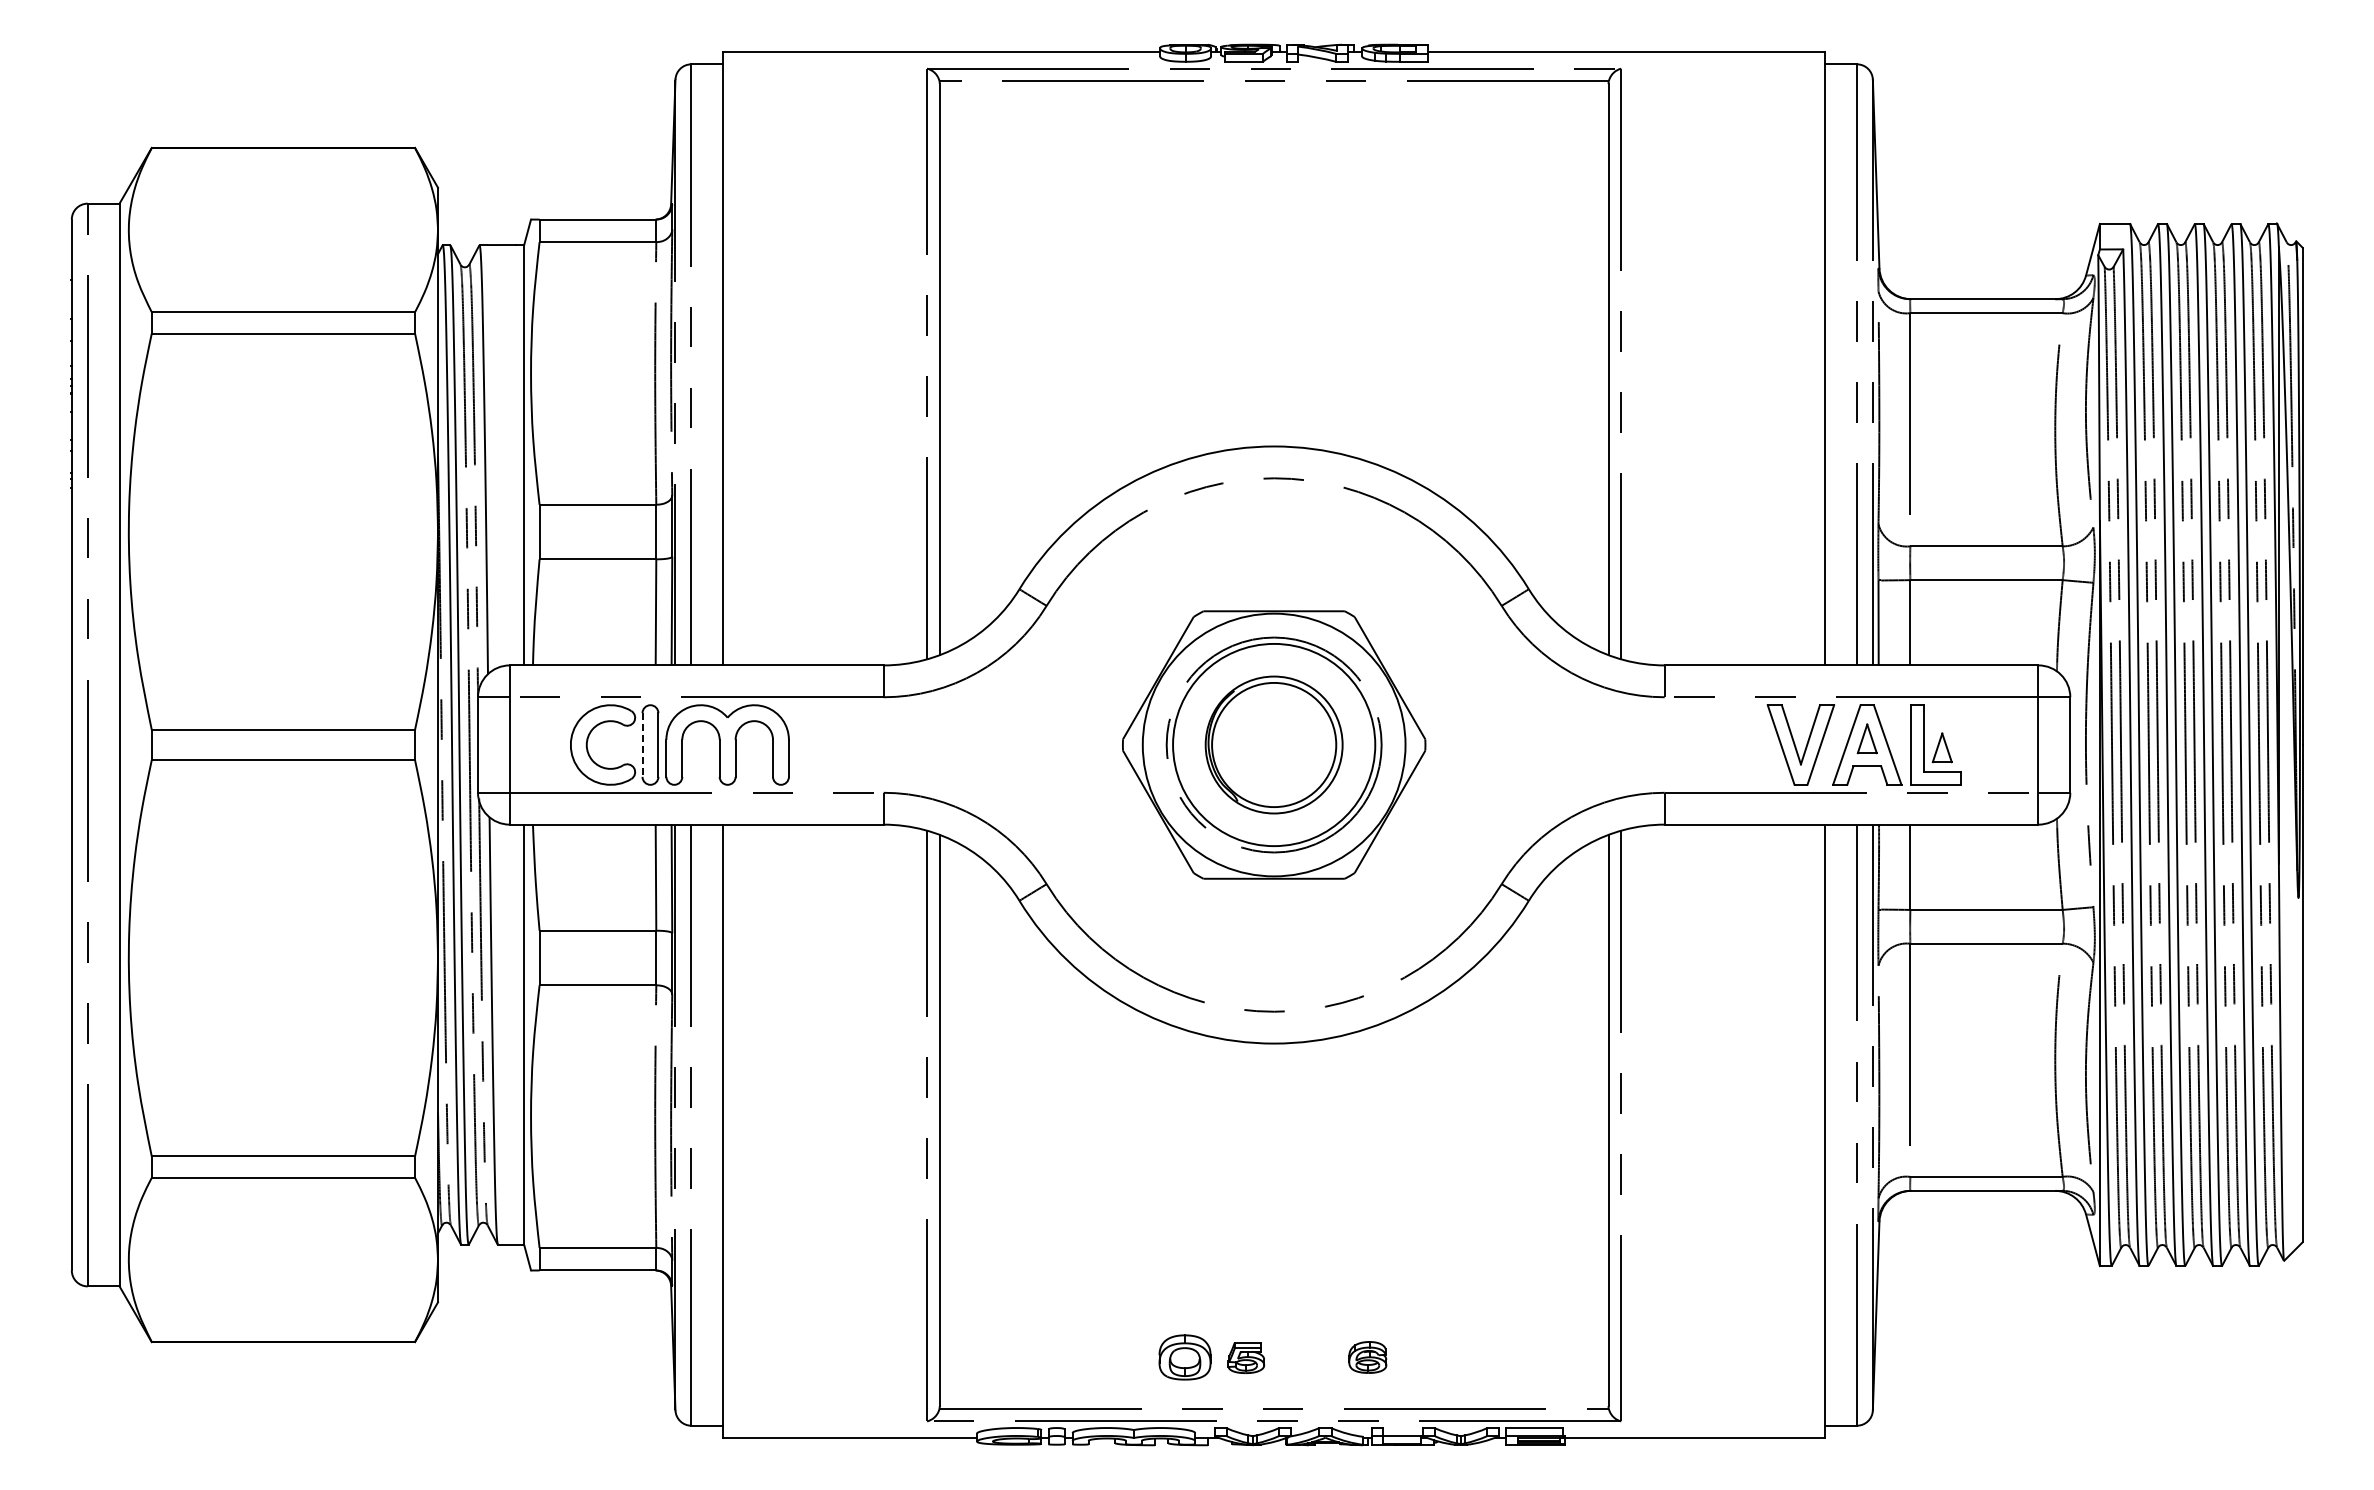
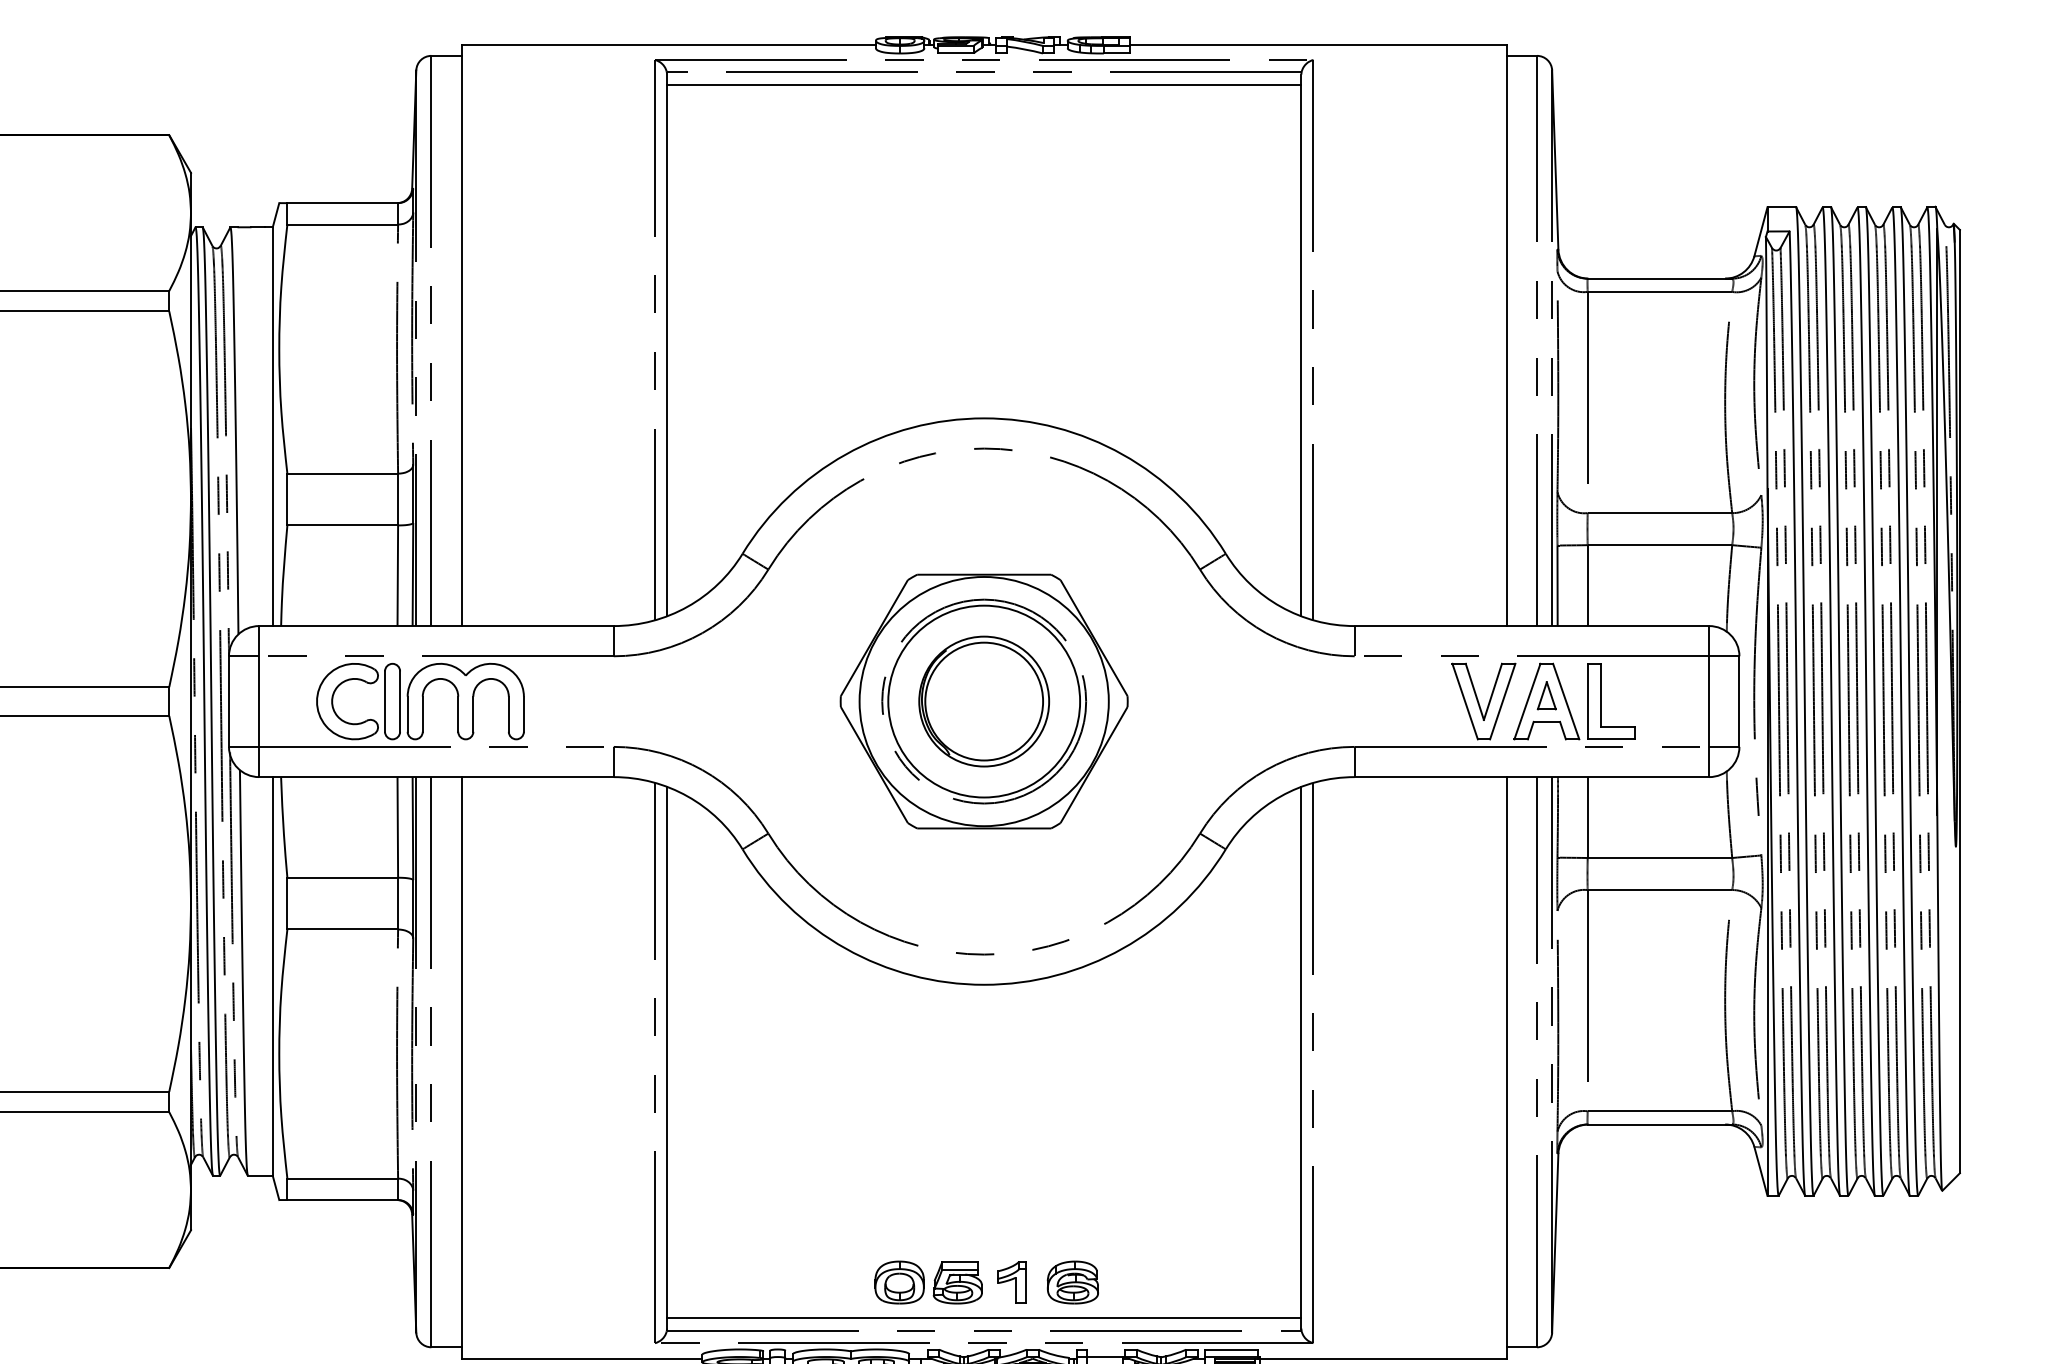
line: (1273, 95) -> (983, 85), added
line: (642, 745) -> (385, 702), dashed -> solid
part: (1941, 747) -> (1617, 703), removed
part: (1303, 1356) -> (1012, 1281), added
part: (1246, 1357) -> (957, 1282), size x1.43
part: (1367, 1357) -> (1072, 1282), size x1.43
line: (1273, 1394) -> (983, 1317), added

